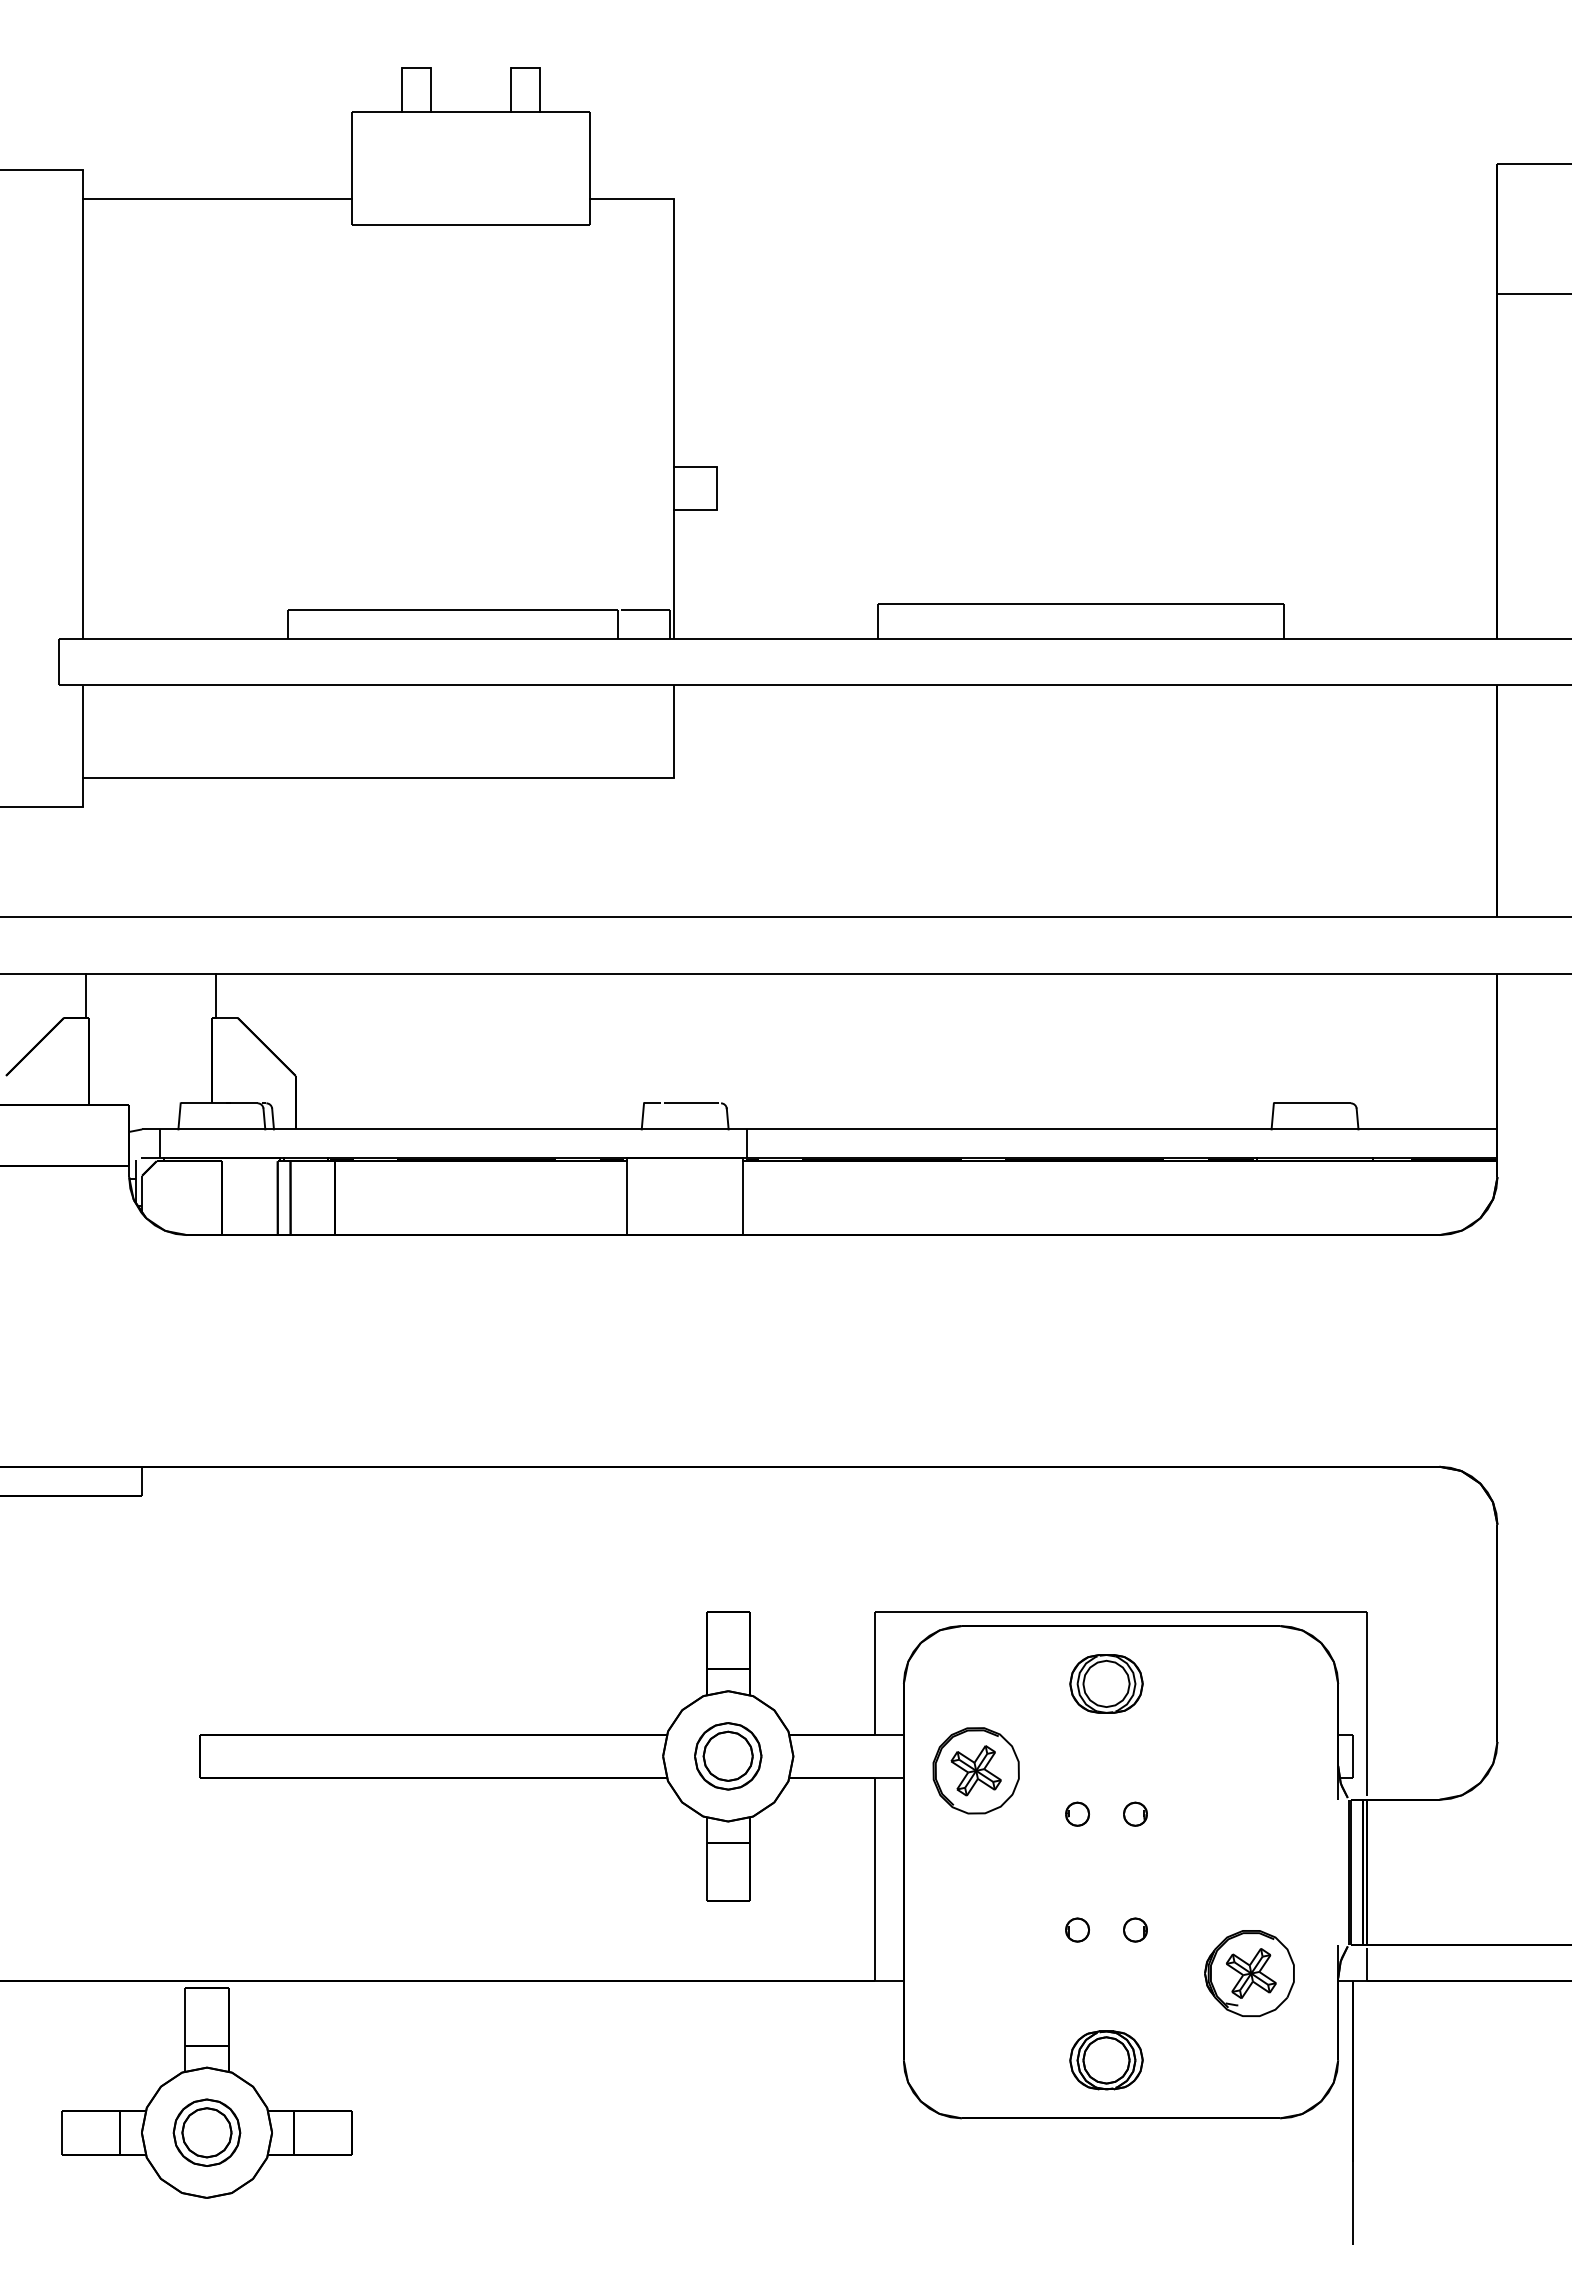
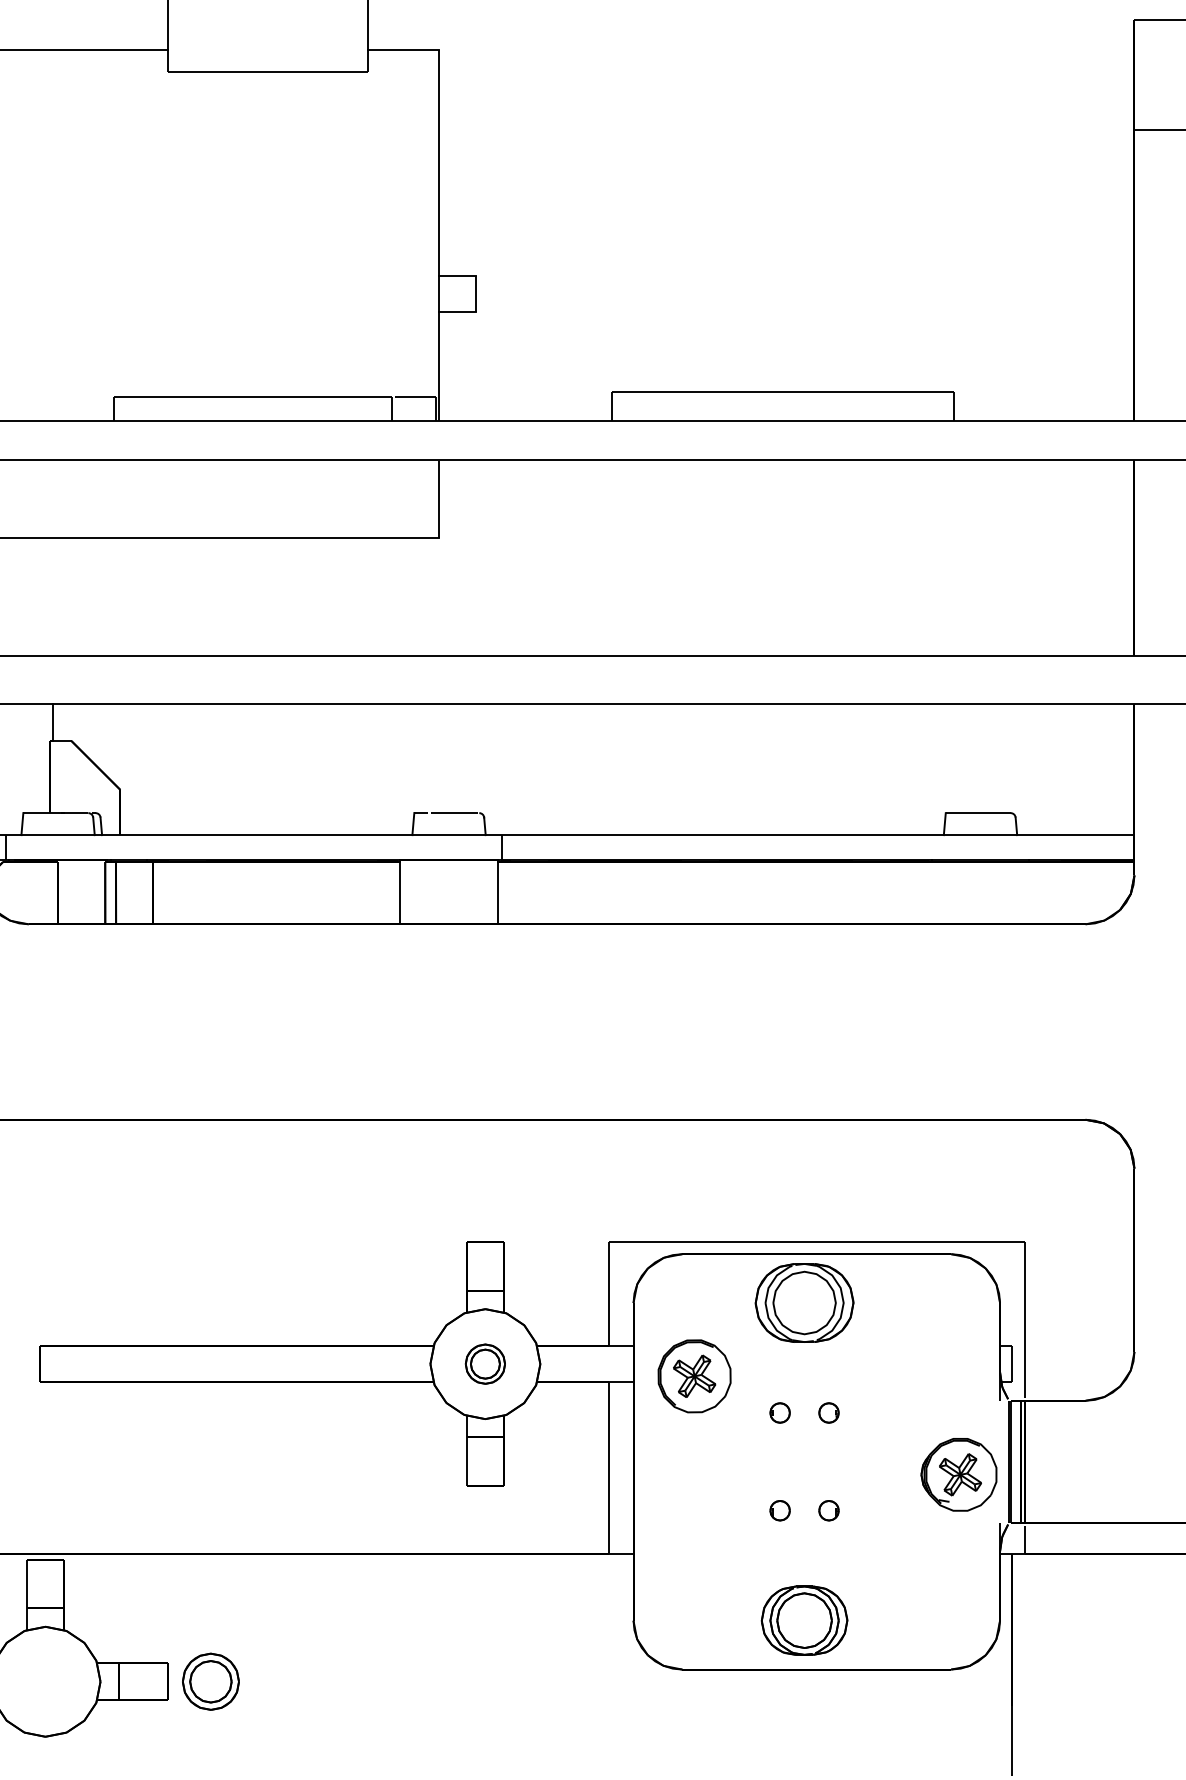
part: (1106, 1683) -> (804, 1302), size x1.6
part: (728, 1756) -> (485, 1364), size x0.7
part: (1249, 1973) -> (958, 1474), moved
part: (1106, 2060) -> (804, 1620), size x1.4
part: (206, 2132) -> (210, 1681), moved

